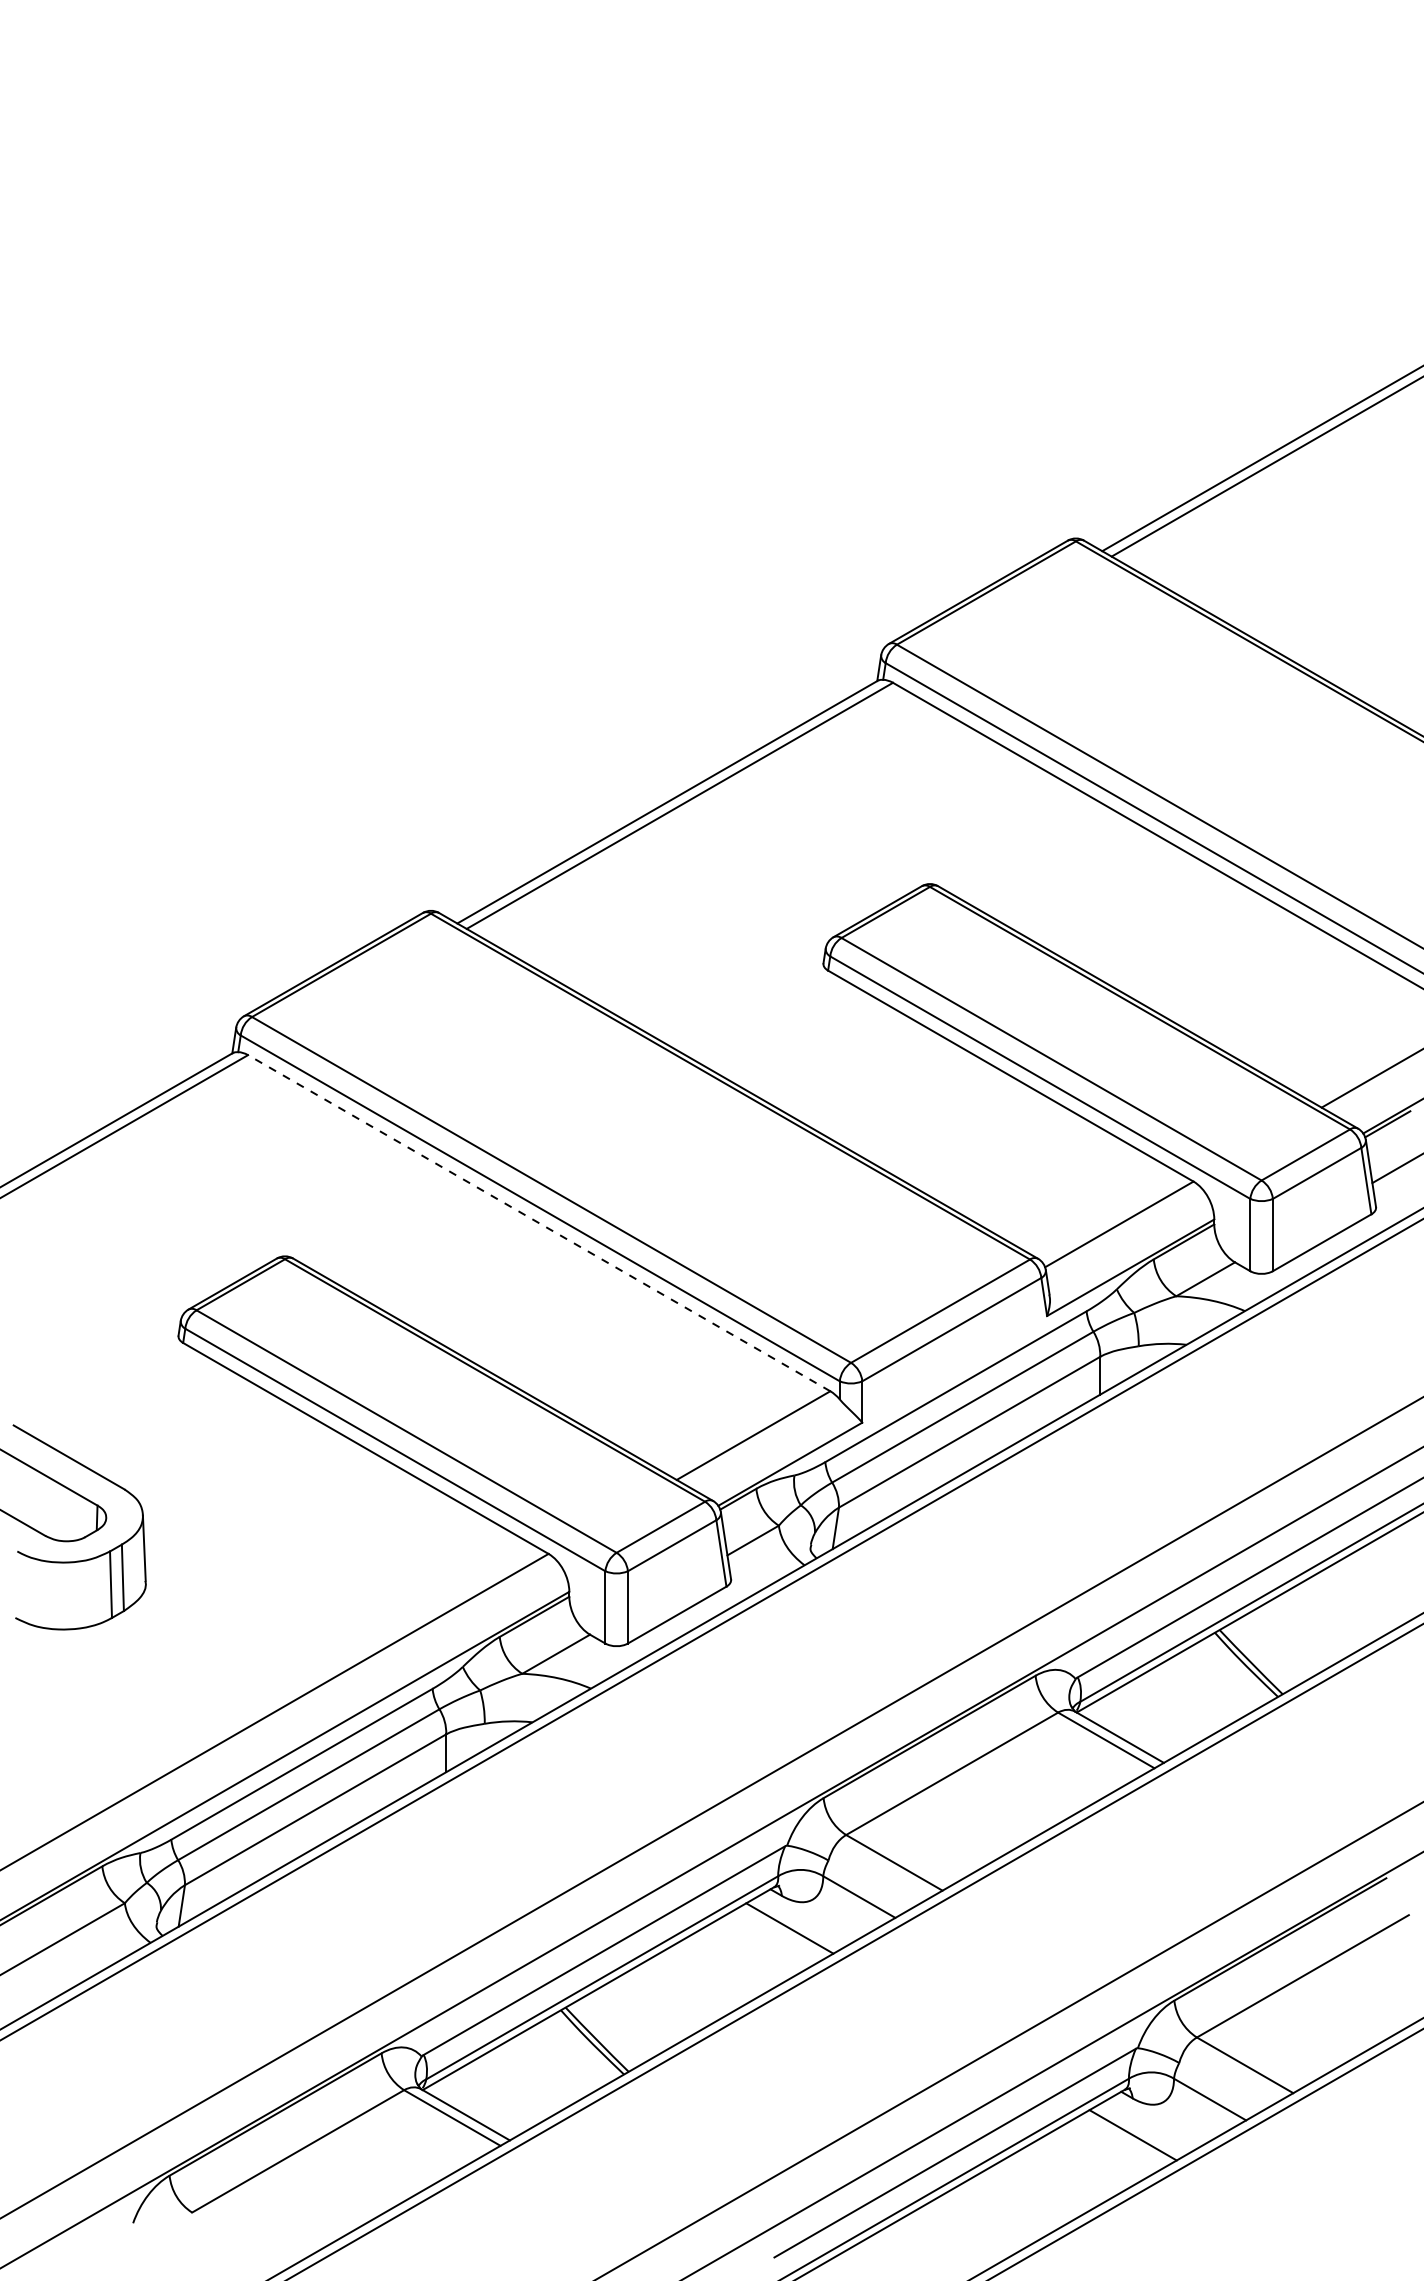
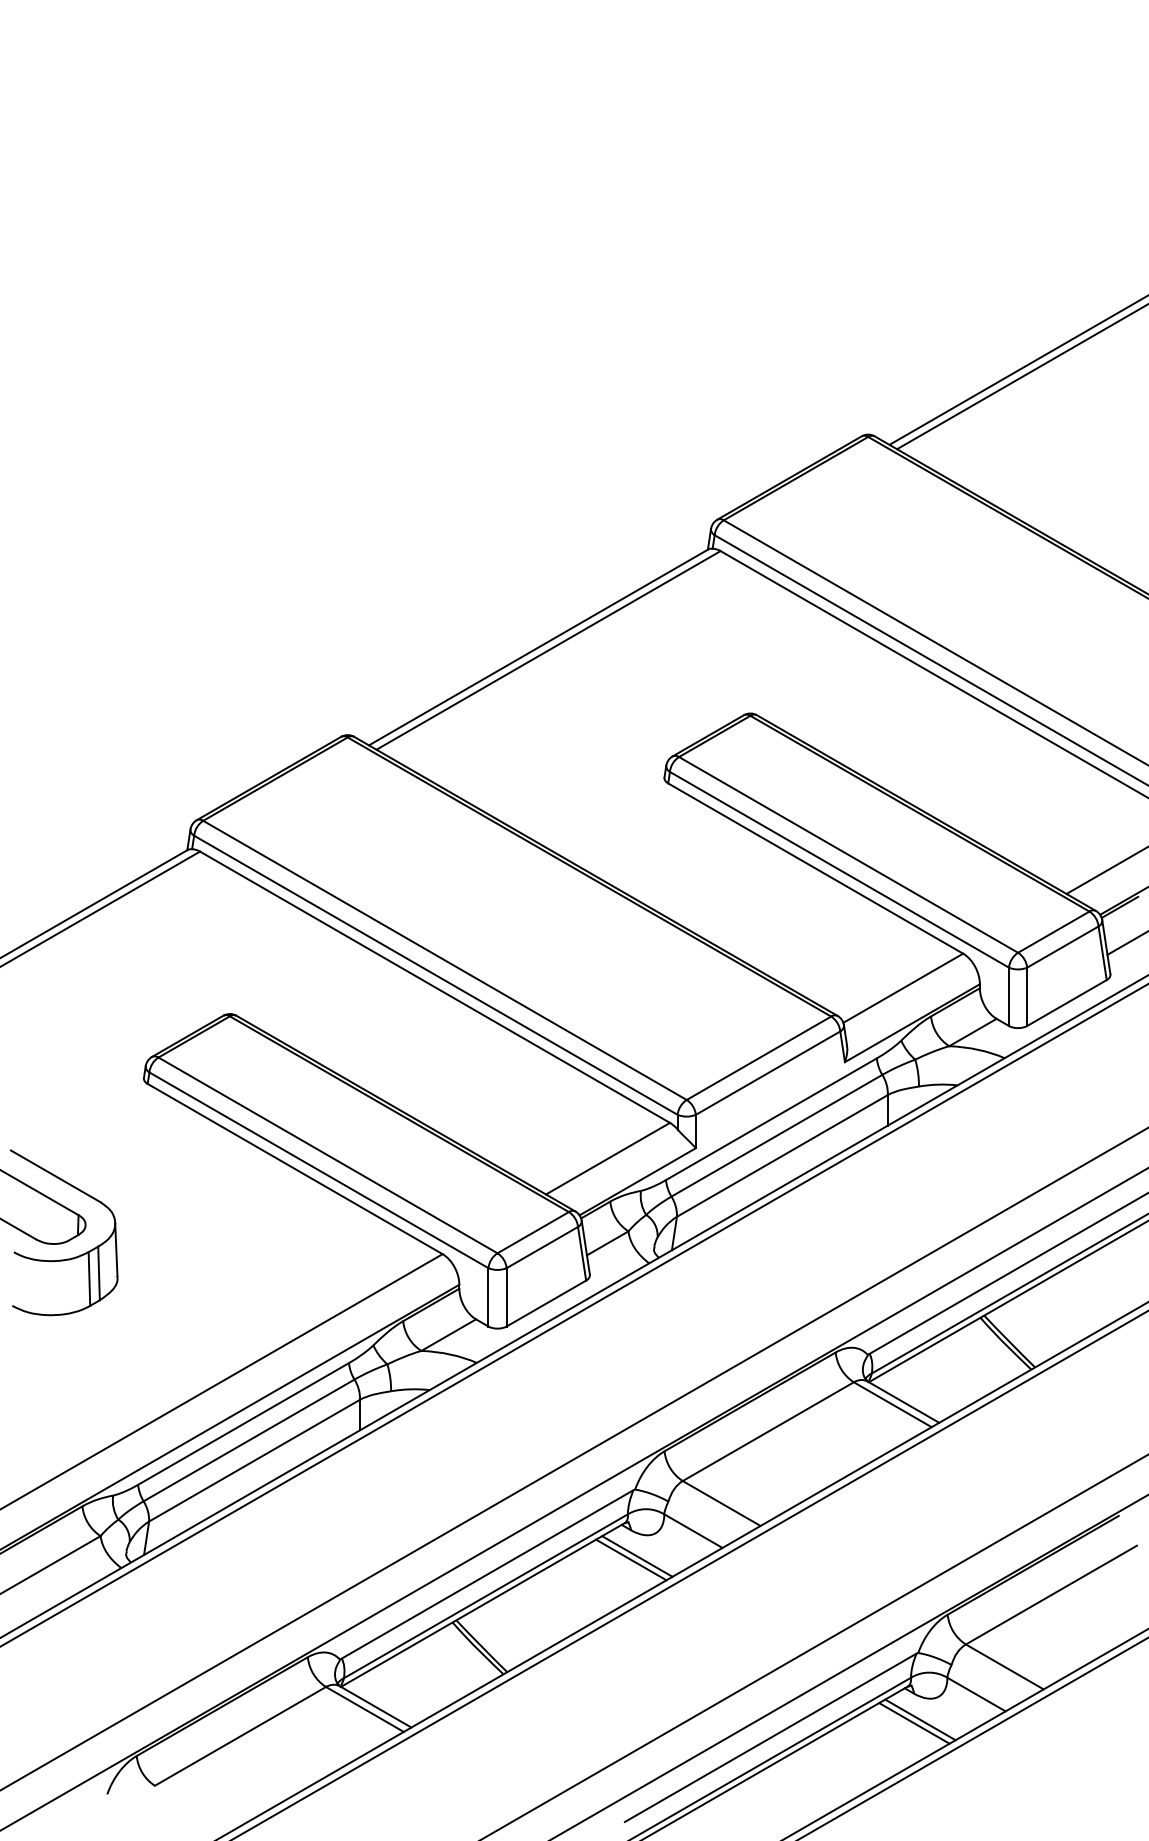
line: (538, 1222) -> (434, 986), dashed -> solid
line: (781, 1932) -> (630, 1559), added
line: (1140, 2130) -> (920, 1719), added

